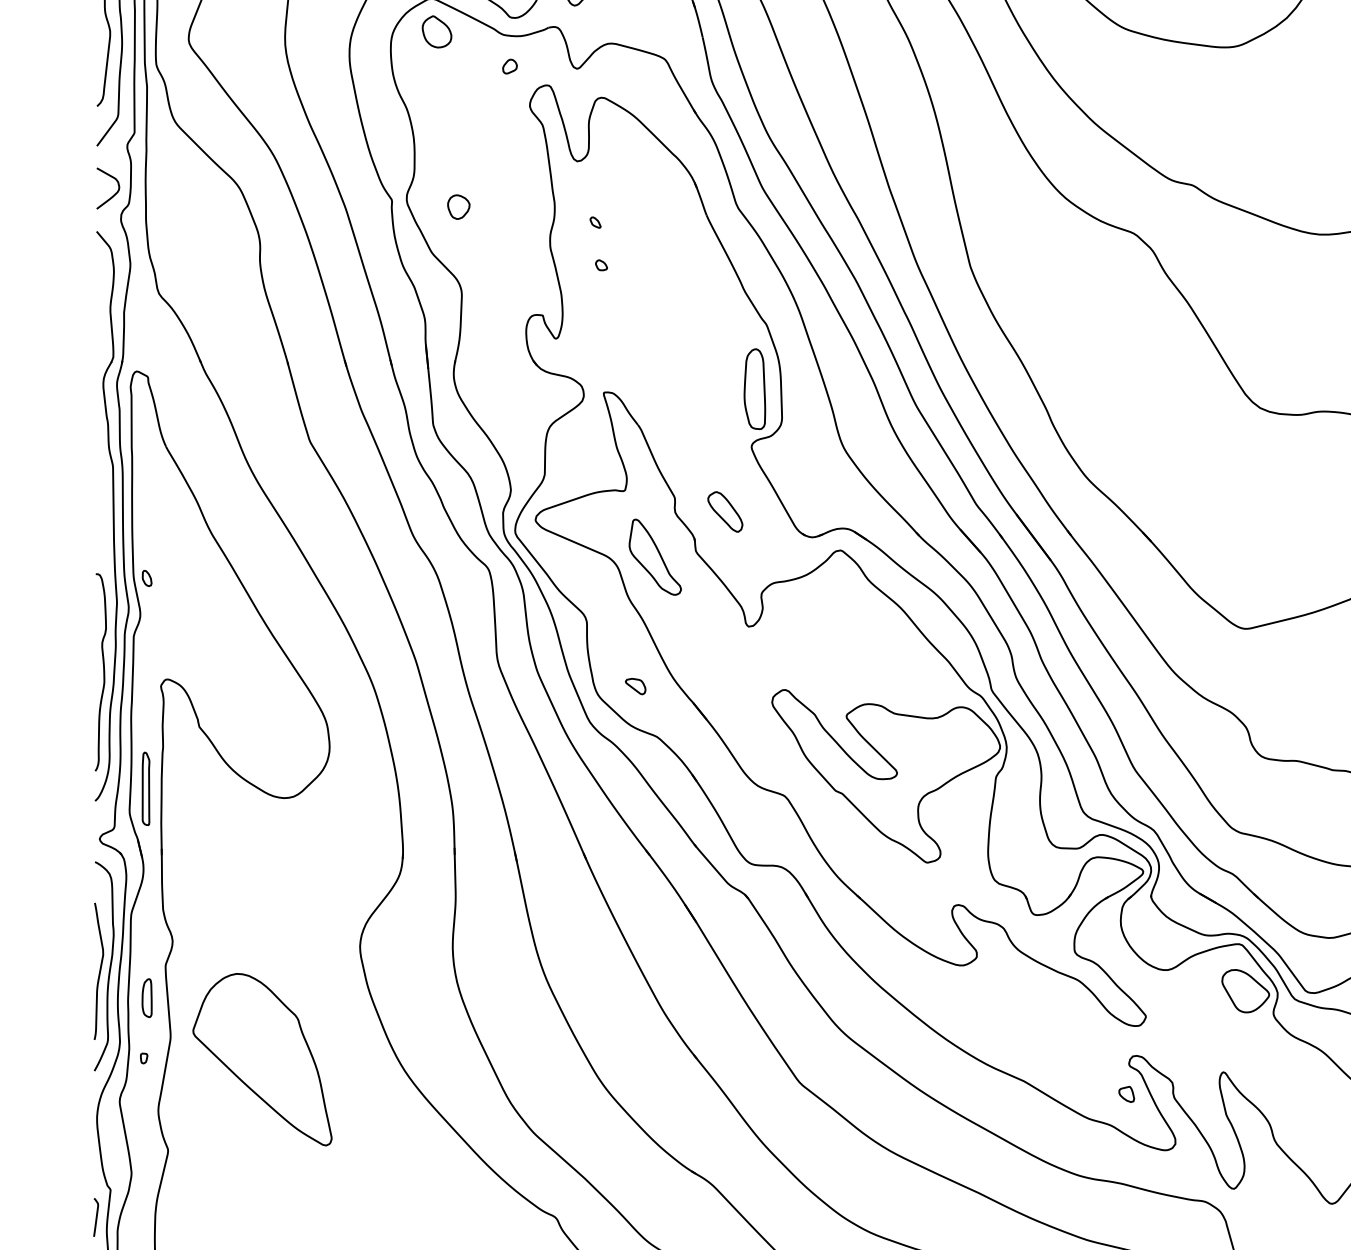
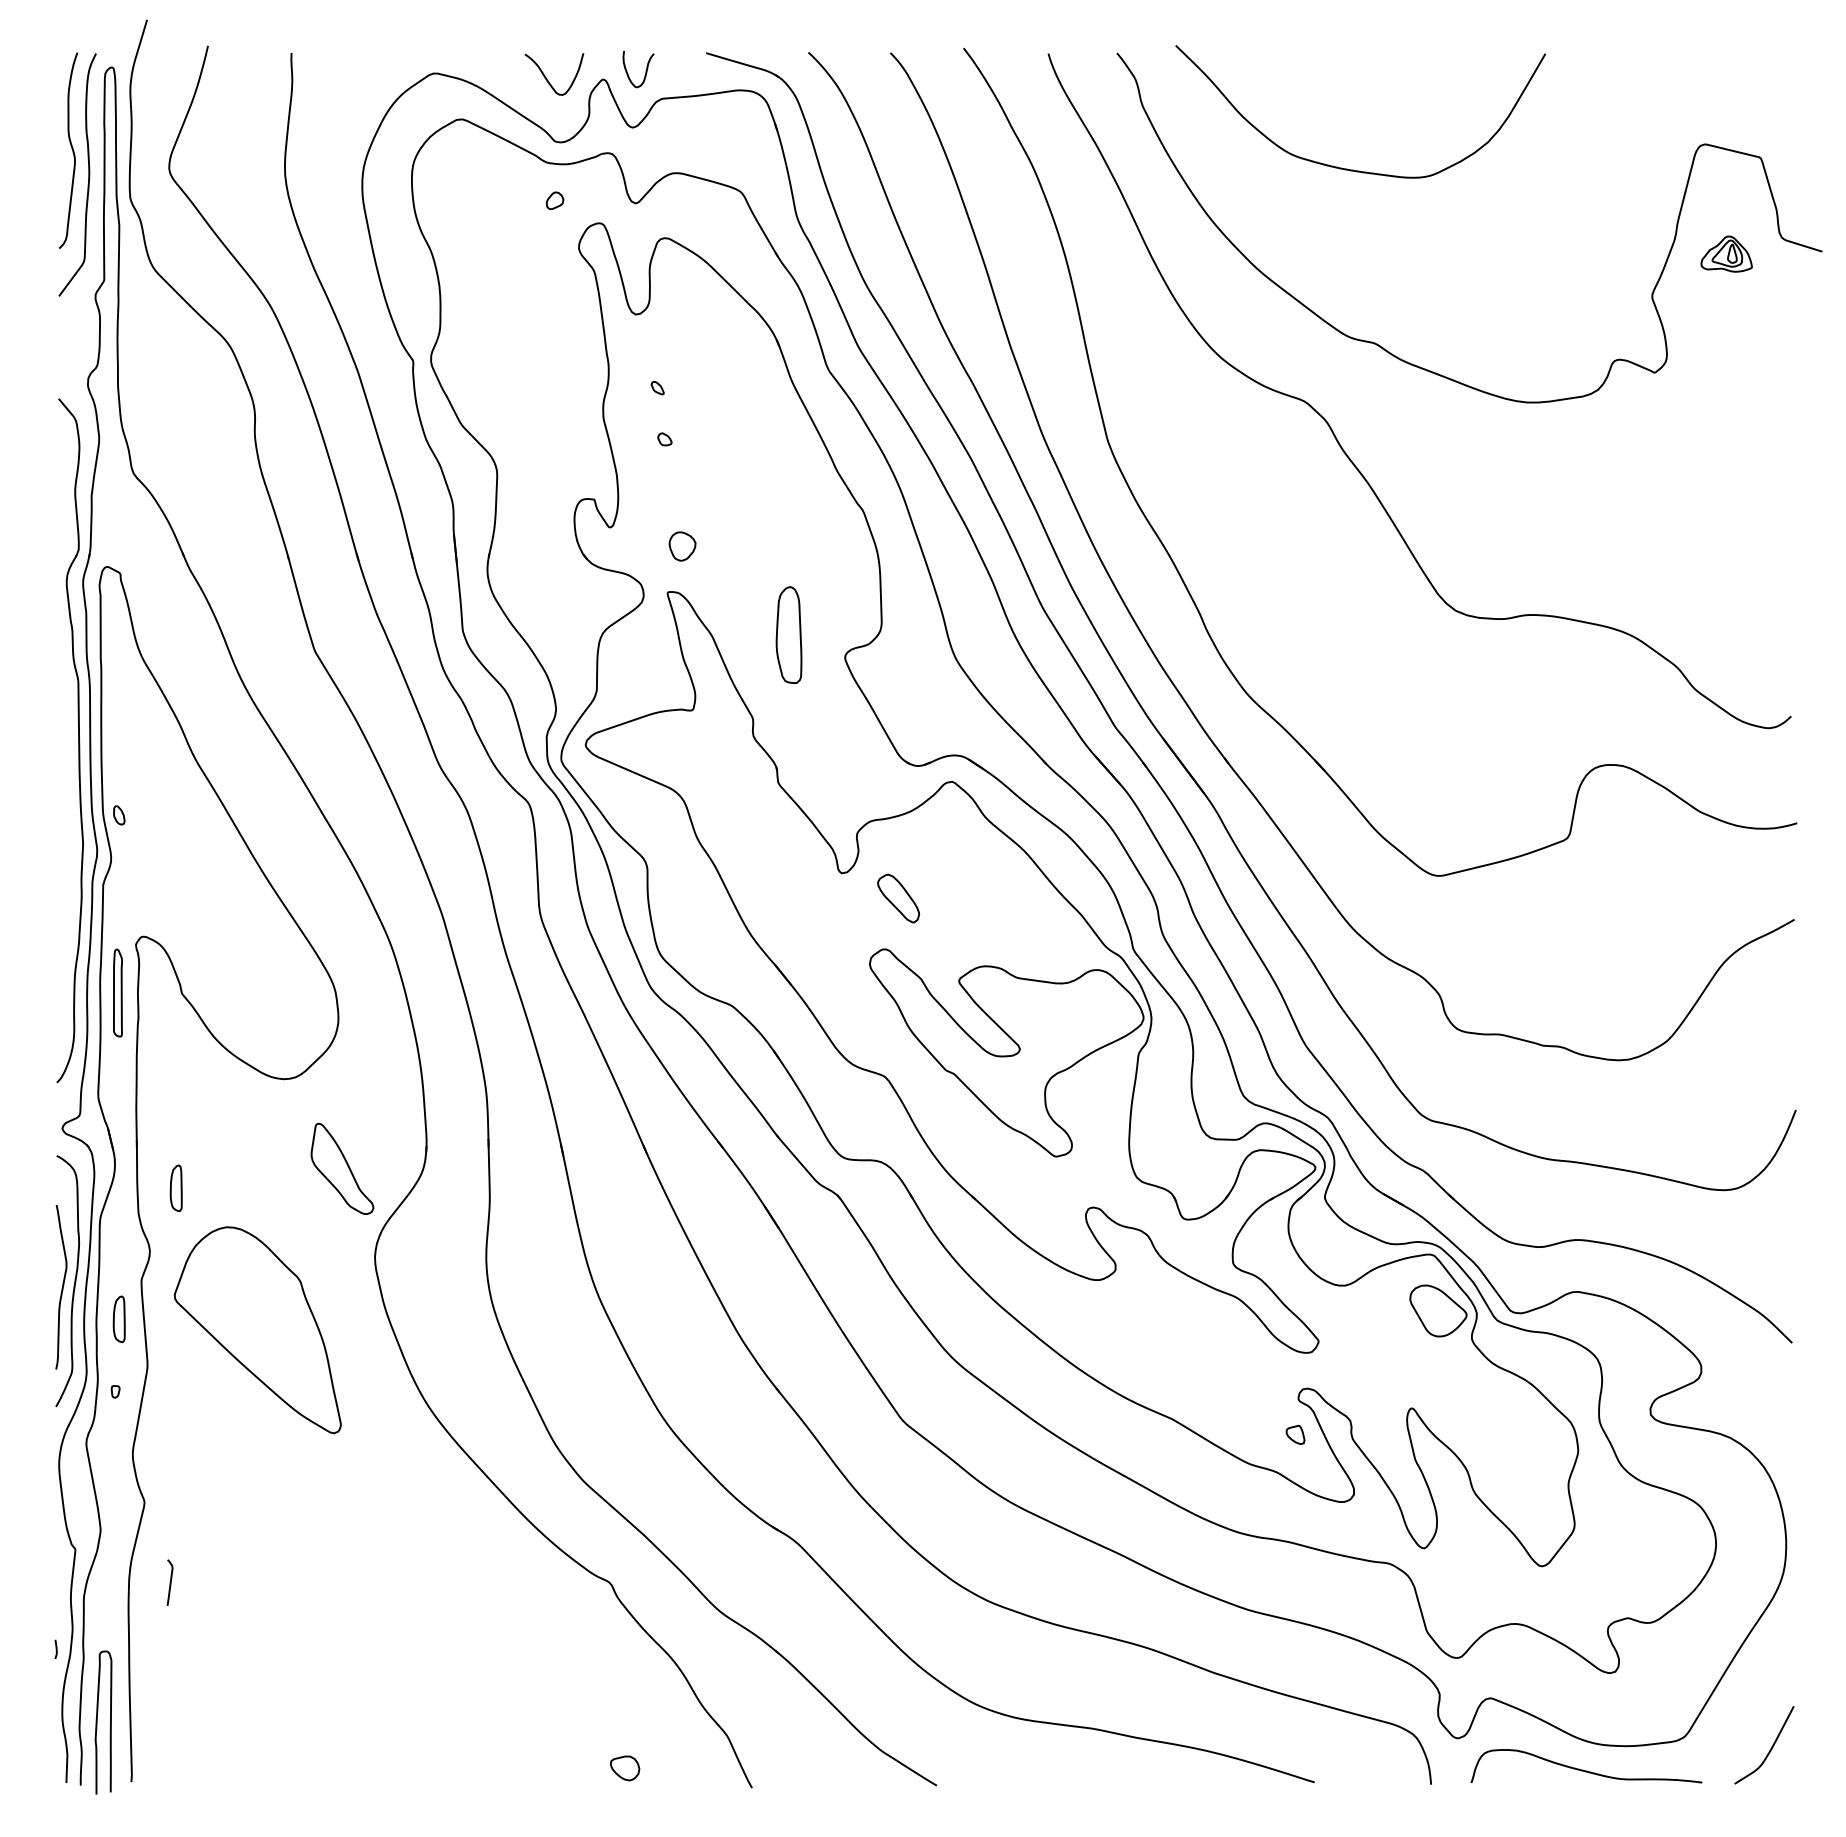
part: (437, 31) -> (467, 158), removed
curve: (113, 194) -> (79, 354), removed
part: (458, 207) -> (682, 546), moved
part: (754, 388) -> (788, 634), moved
part: (725, 511) -> (898, 898), moved
part: (655, 556) -> (342, 1168), moved
curve: (103, 672) -> (66, 928), removed
part: (635, 686) -> (705, 945), removed
part: (145, 788) -> (117, 992), moved
part: (193, 888) -> (175, 1187), added
part: (262, 1059) -> (257, 1330), moved
curve: (95, 1217) -> (169, 1582), moved

